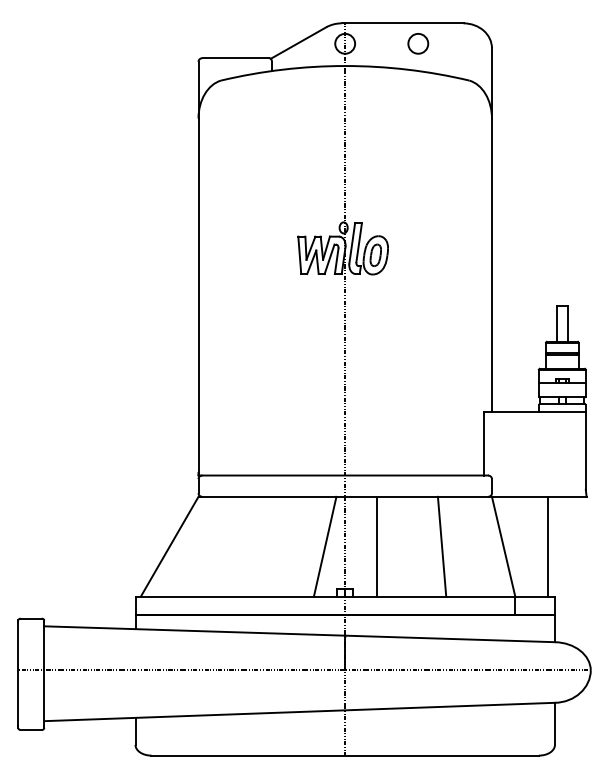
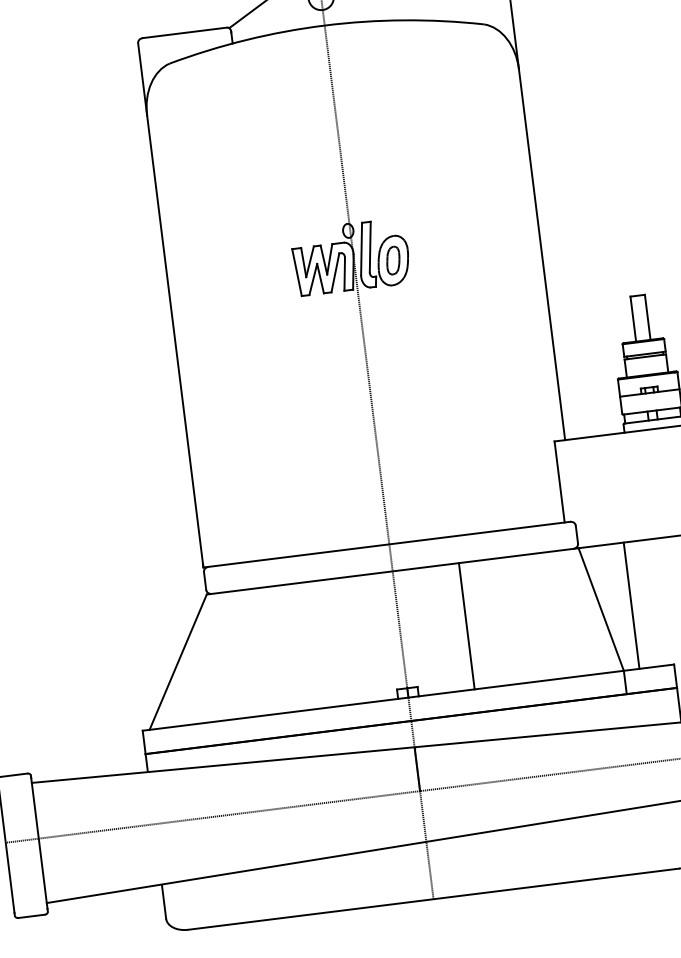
line: (324, 546) -> (374, 637), removed
line: (376, 546) -> (466, 626), moved
line: (441, 546) -> (522, 619), removed
line: (547, 546) -> (631, 605), moved

